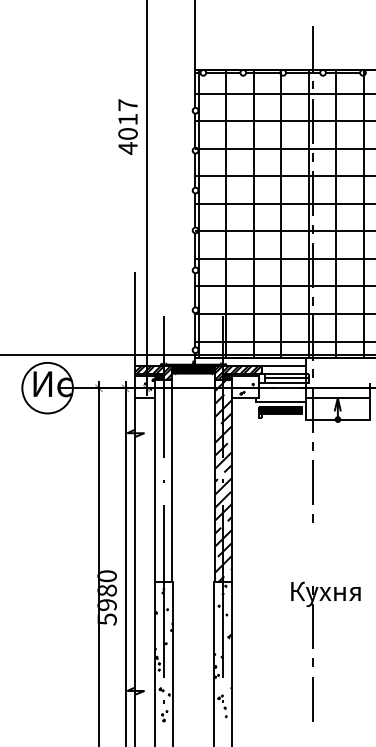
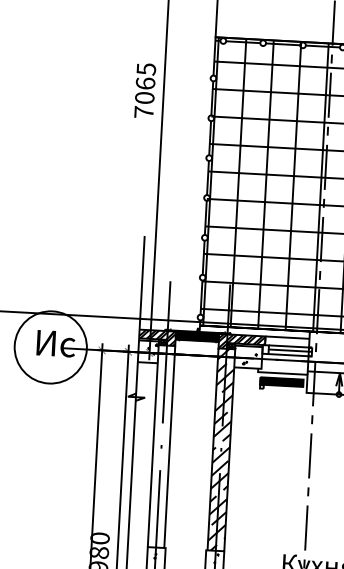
text: (127, 126) -> (144, 90), 4017 -> 7065
circle: (47, 388) -> (50, 347), size x1.43
line: (312, 554) -> (306, 527), added

